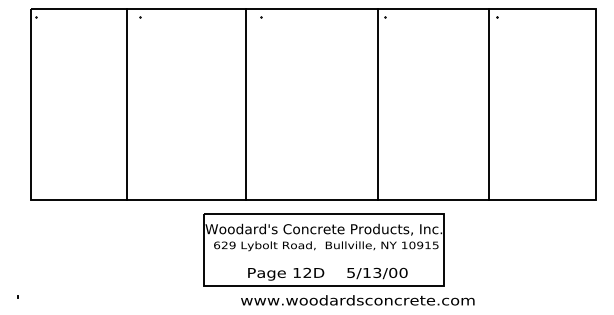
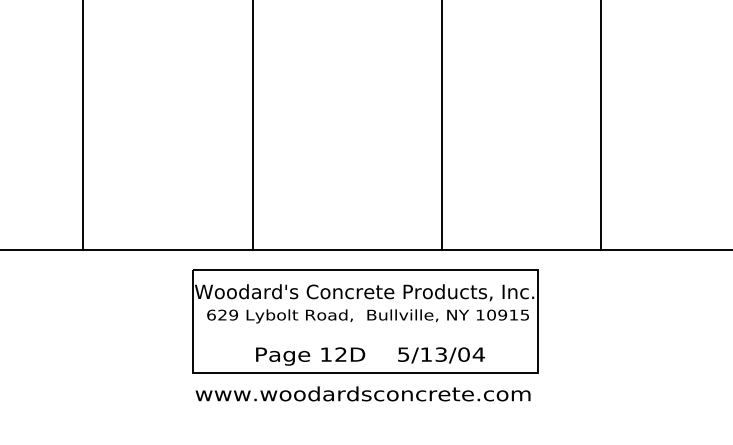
text: (403, 272) -> (478, 353), 5/13/00 -> 5/13/04
text: (357, 300) -> (362, 394), moved

